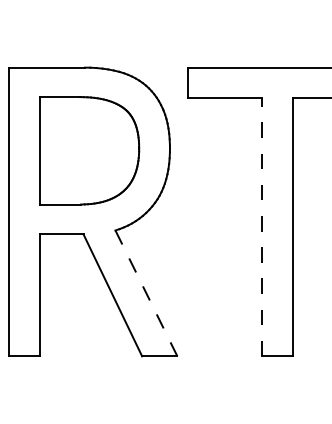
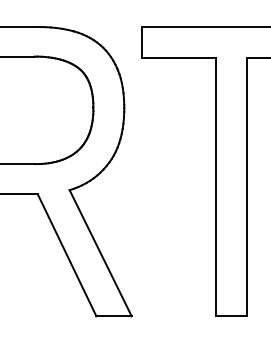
line: (261, 227) -> (215, 187), dashed -> solid
line: (146, 293) -> (100, 253), dashed -> solid

